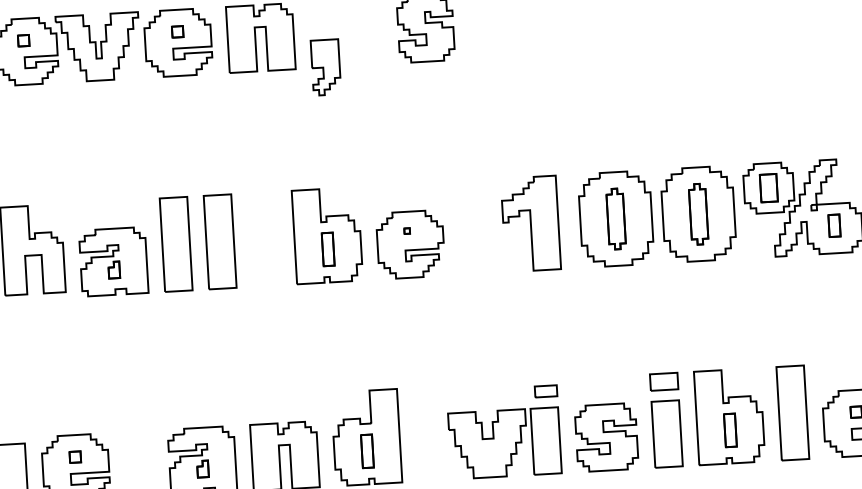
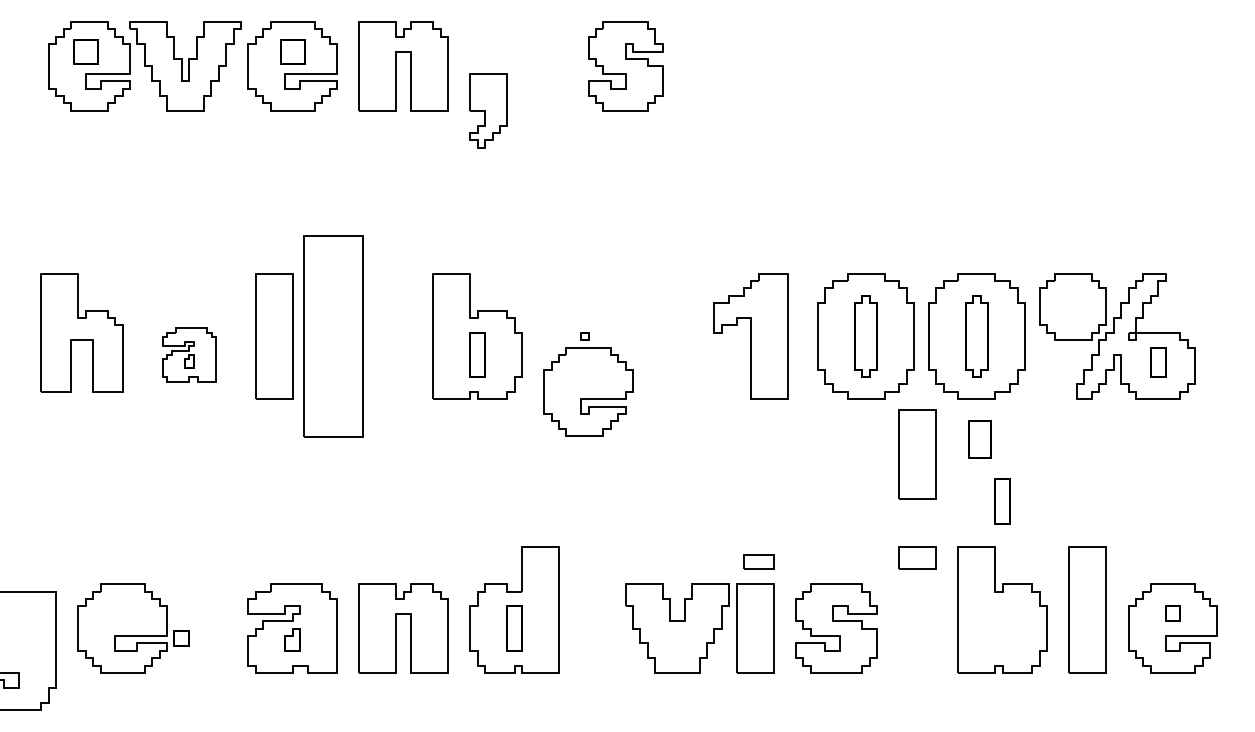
part: (177, 31) -> (292, 51), size x1.6
part: (23, 40) -> (85, 51), size x1.6
part: (768, 187) -> (979, 439), moved
part: (220, 241) -> (333, 336), size x1.6
part: (410, 244) -> (588, 391), moved
part: (113, 261) -> (189, 354), size x0.6
part: (730, 430) -> (1002, 501), moved
part: (666, 434) -> (917, 454), moved
part: (75, 456) -> (181, 638), moved

